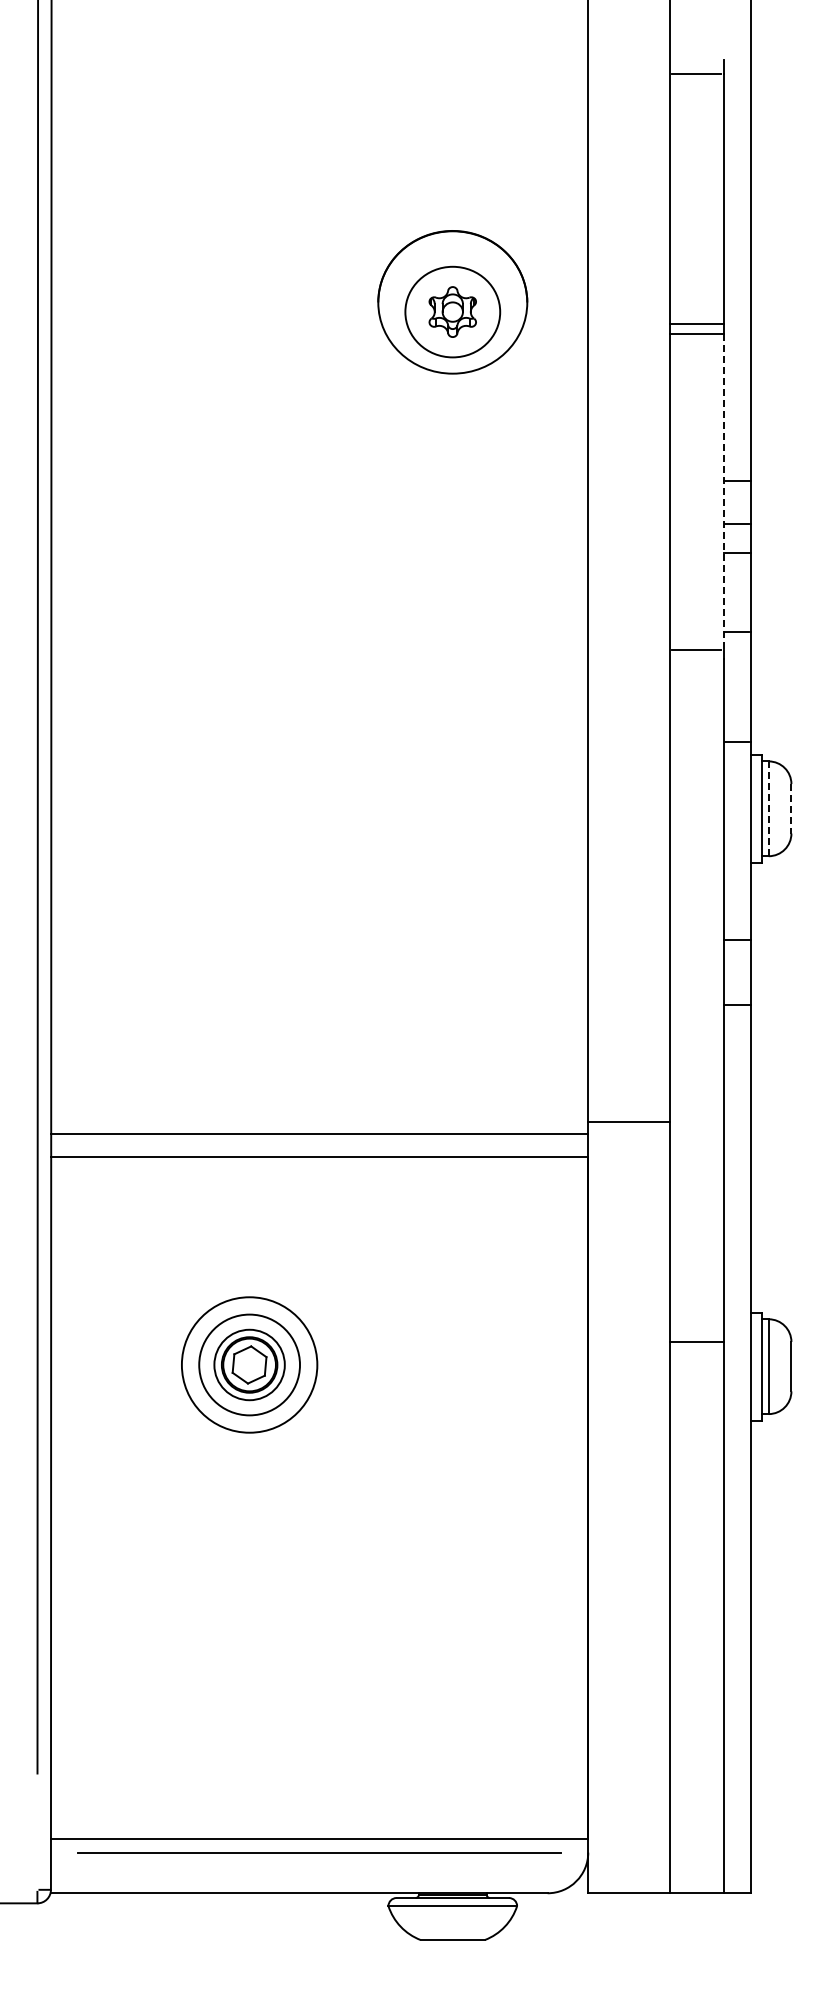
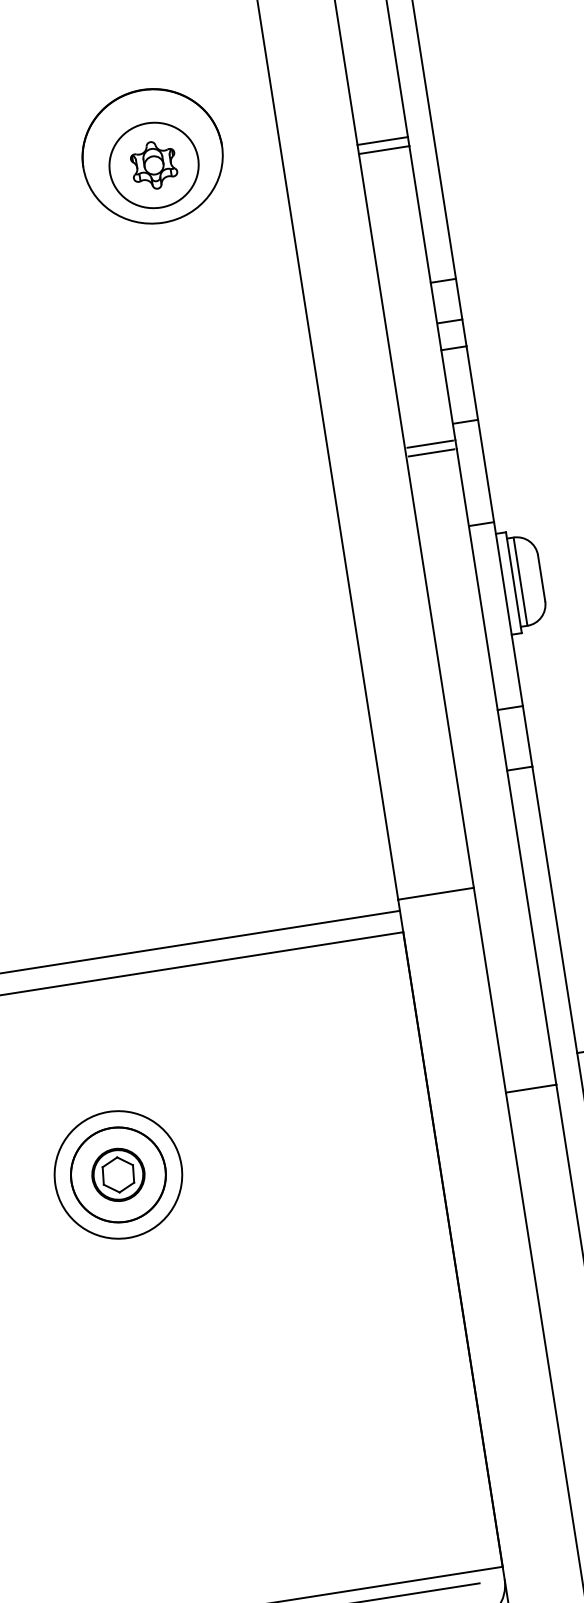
line: (723, 492) -> (432, 293), dashed -> solid
line: (696, 659) -> (431, 453), added
line: (768, 808) -> (520, 581), dashed -> solid
line: (791, 808) -> (541, 578), dashed -> solid
circle: (249, 1364) -> (118, 1174), size x1.43

